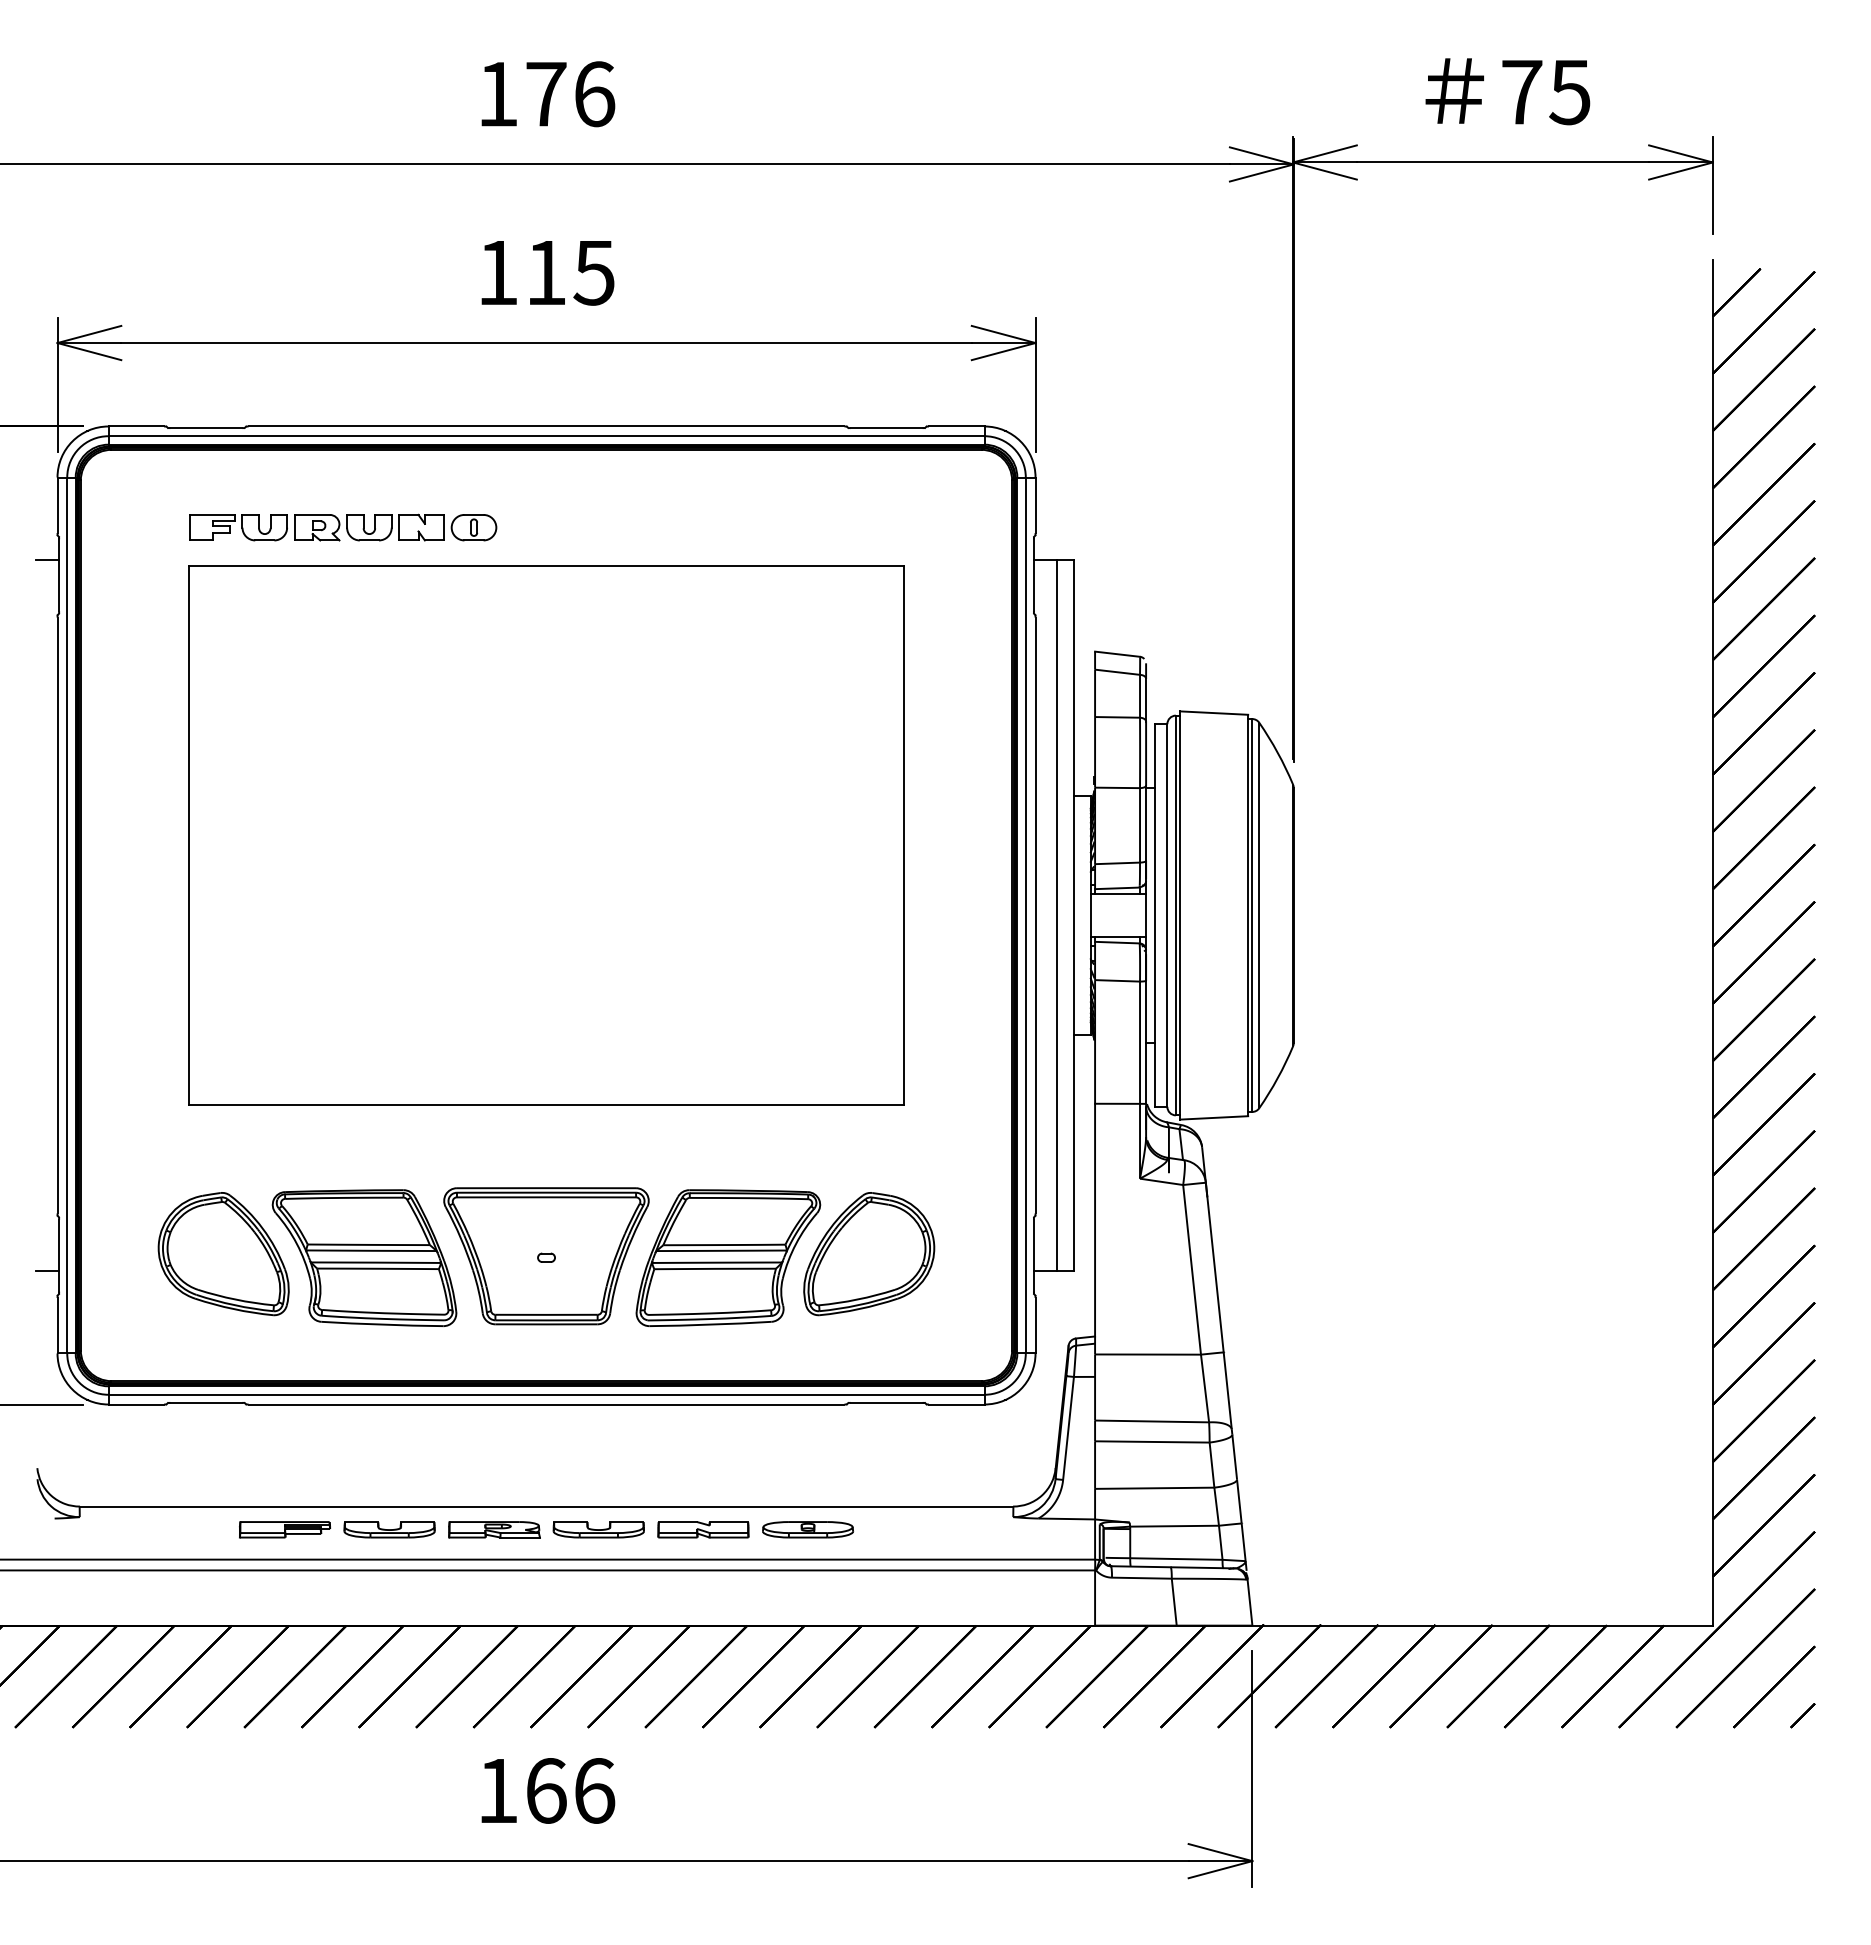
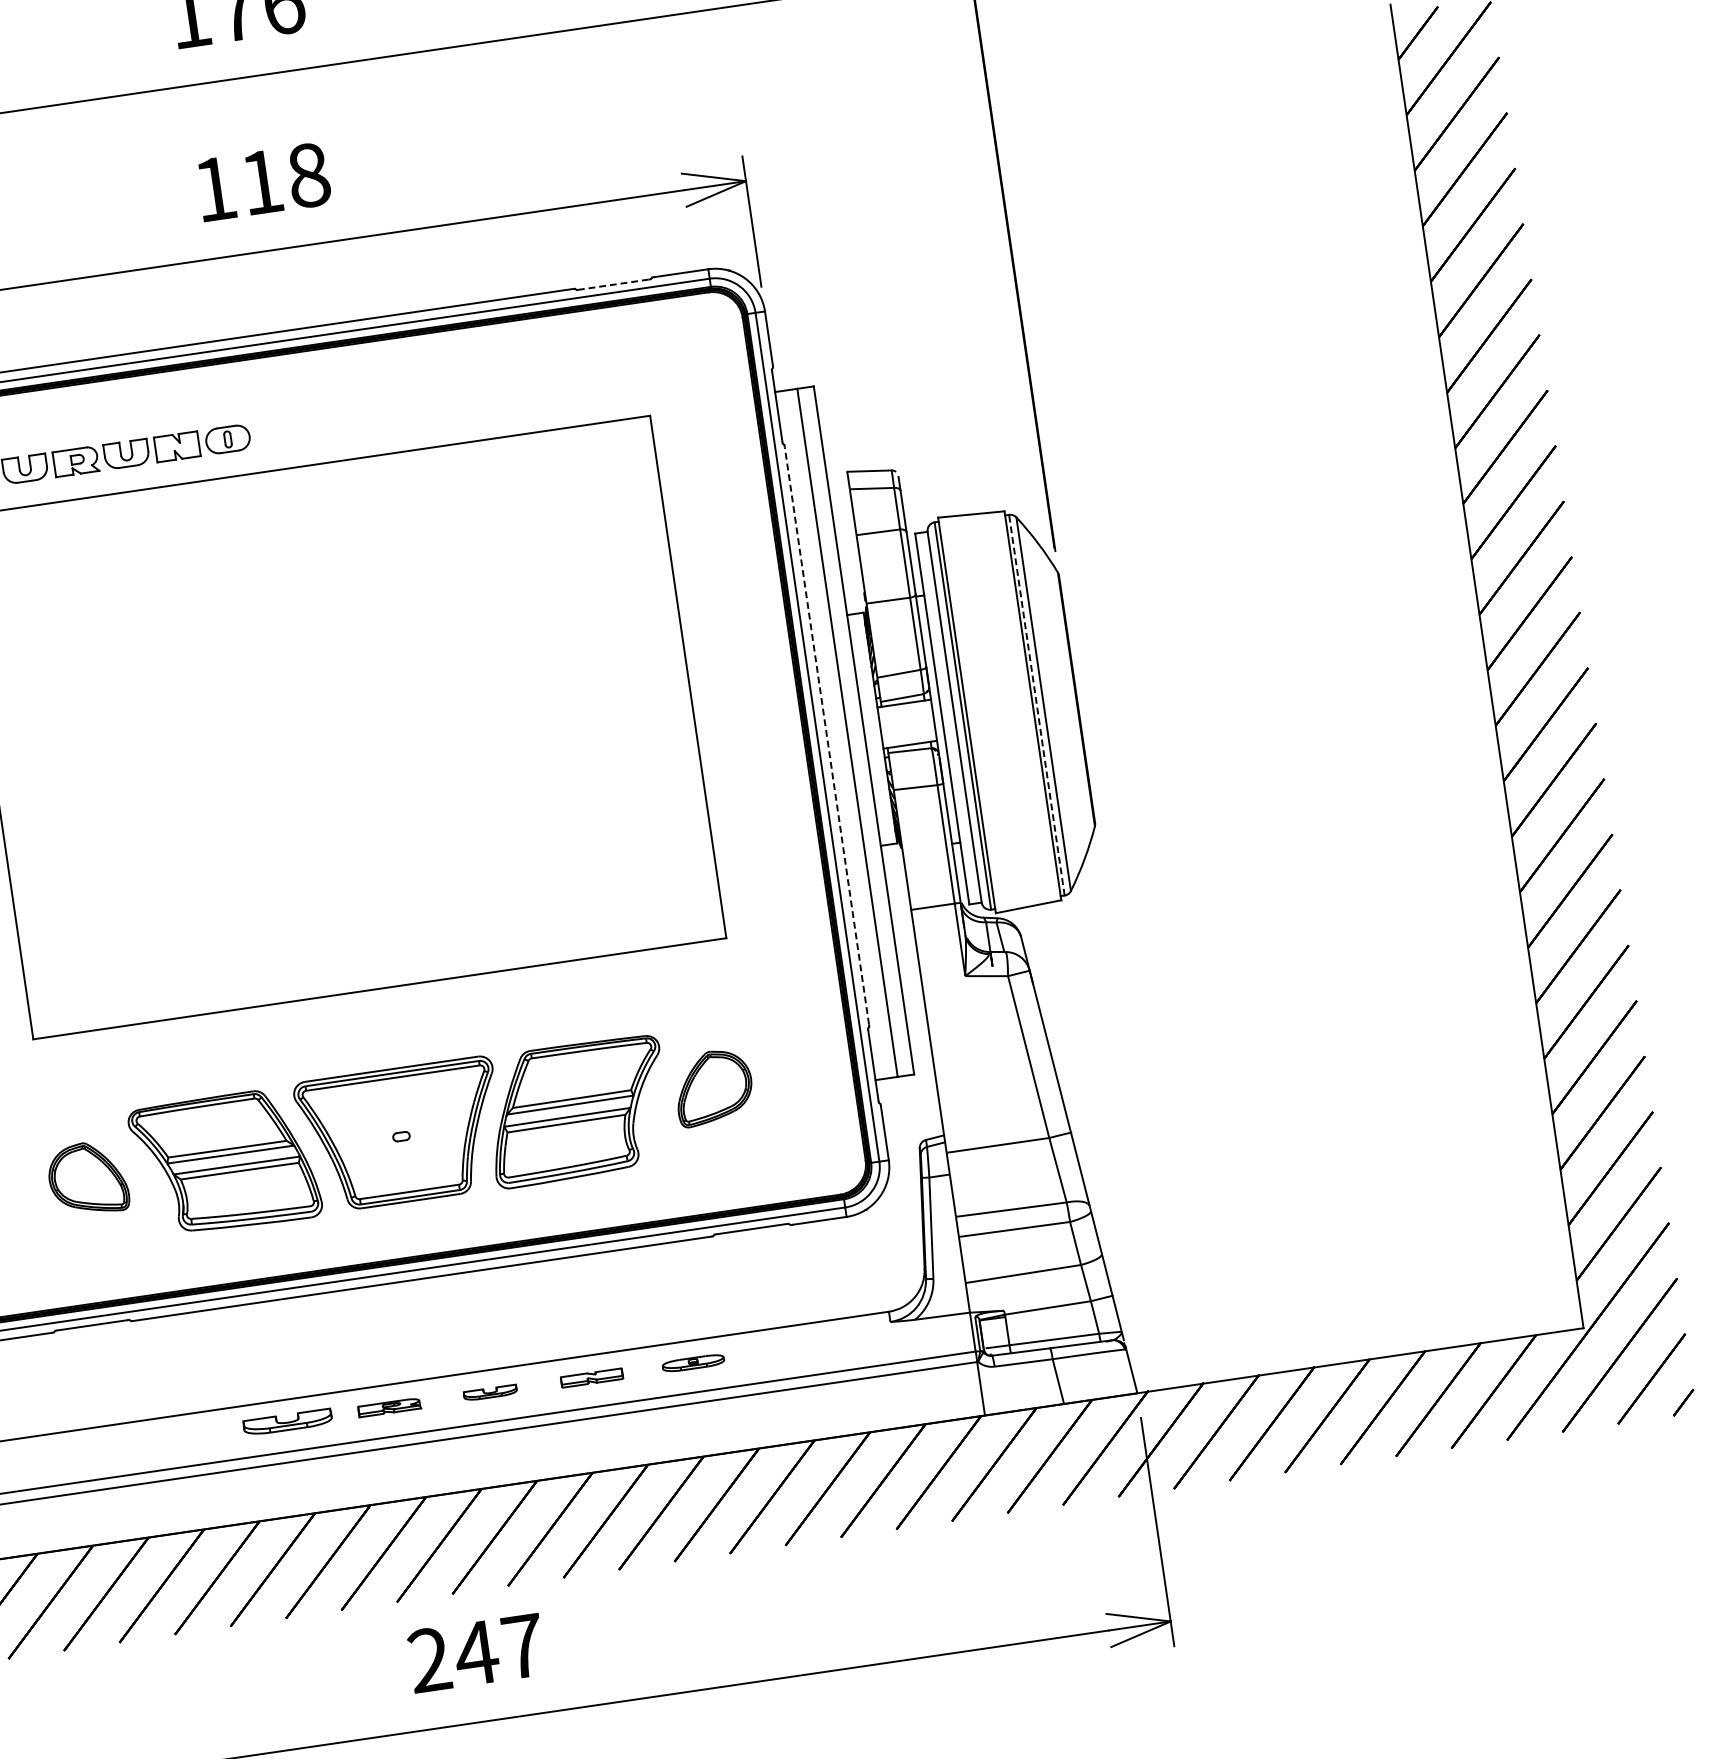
text: (593, 272) -> (307, 175), 115 -> 118
line: (886, 428) -> (613, 285), solid -> dashed
line: (1035, 915) -> (826, 735), solid -> dashed
line: (1252, 915) -> (1037, 705), solid -> dashed
part: (223, 1254) -> (88, 1179), size x0.6
part: (869, 1254) -> (713, 1087), size x0.6
part: (285, 1529) -> (186, 1436), removed
part: (494, 1529) -> (389, 1407), size x0.7
part: (598, 1529) -> (490, 1392), size x0.6
part: (703, 1529) -> (591, 1377), size x0.7
part: (808, 1529) -> (693, 1362), size x0.7
text: (546, 1790) -> (476, 1652), 166 -> 247

